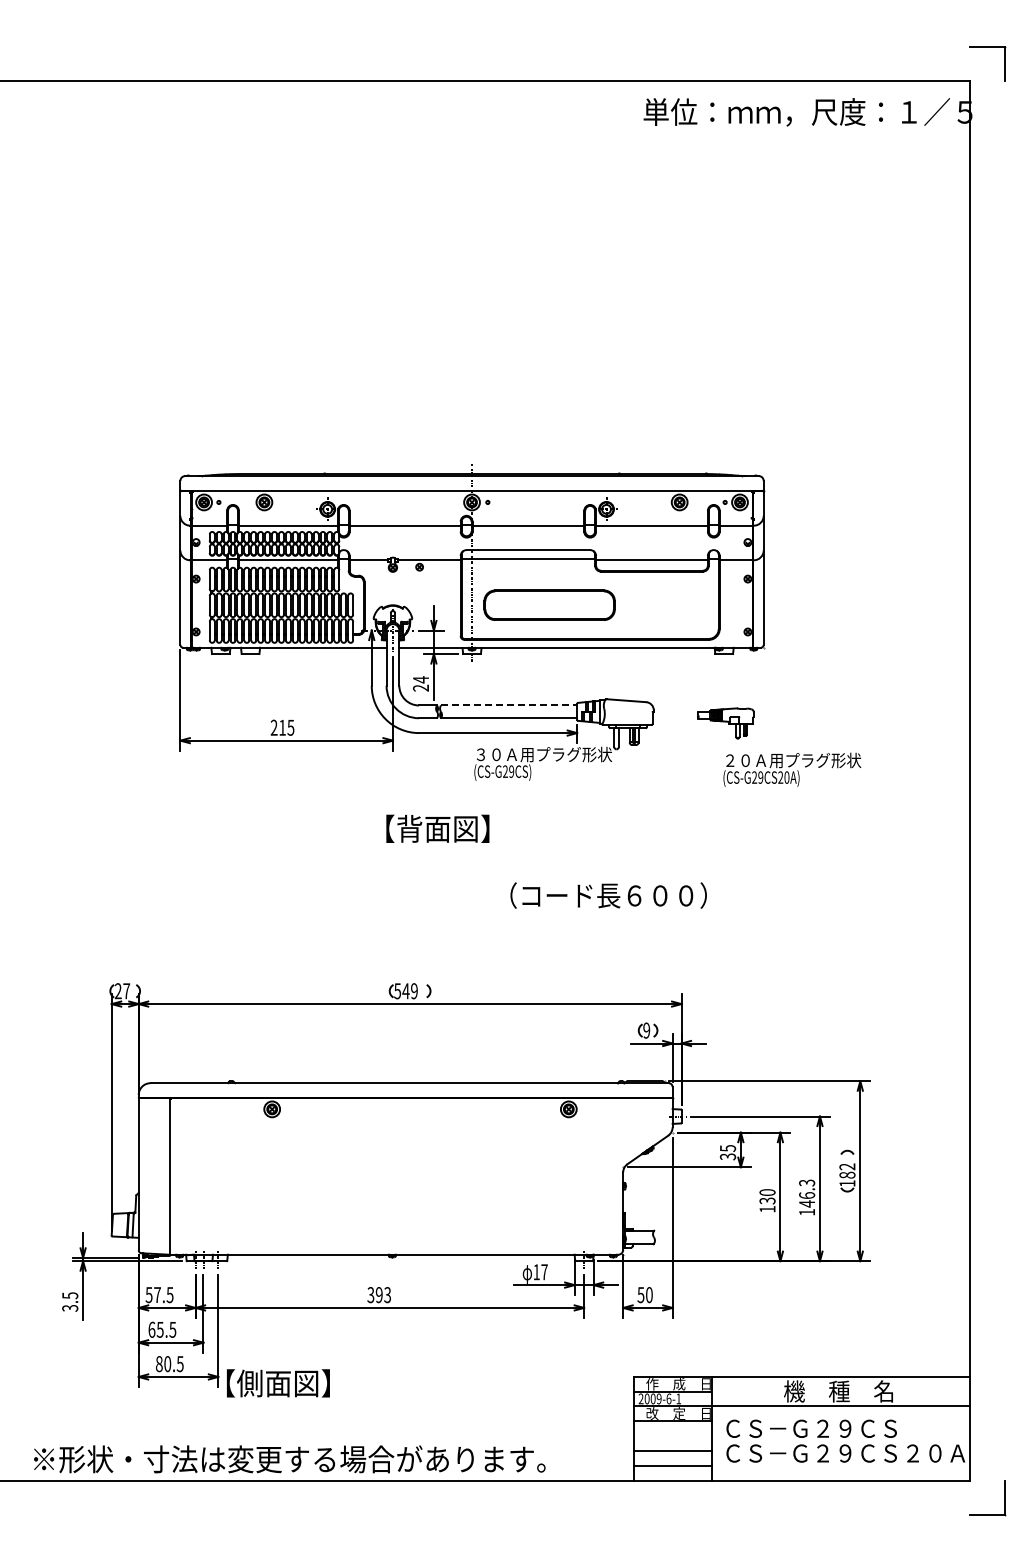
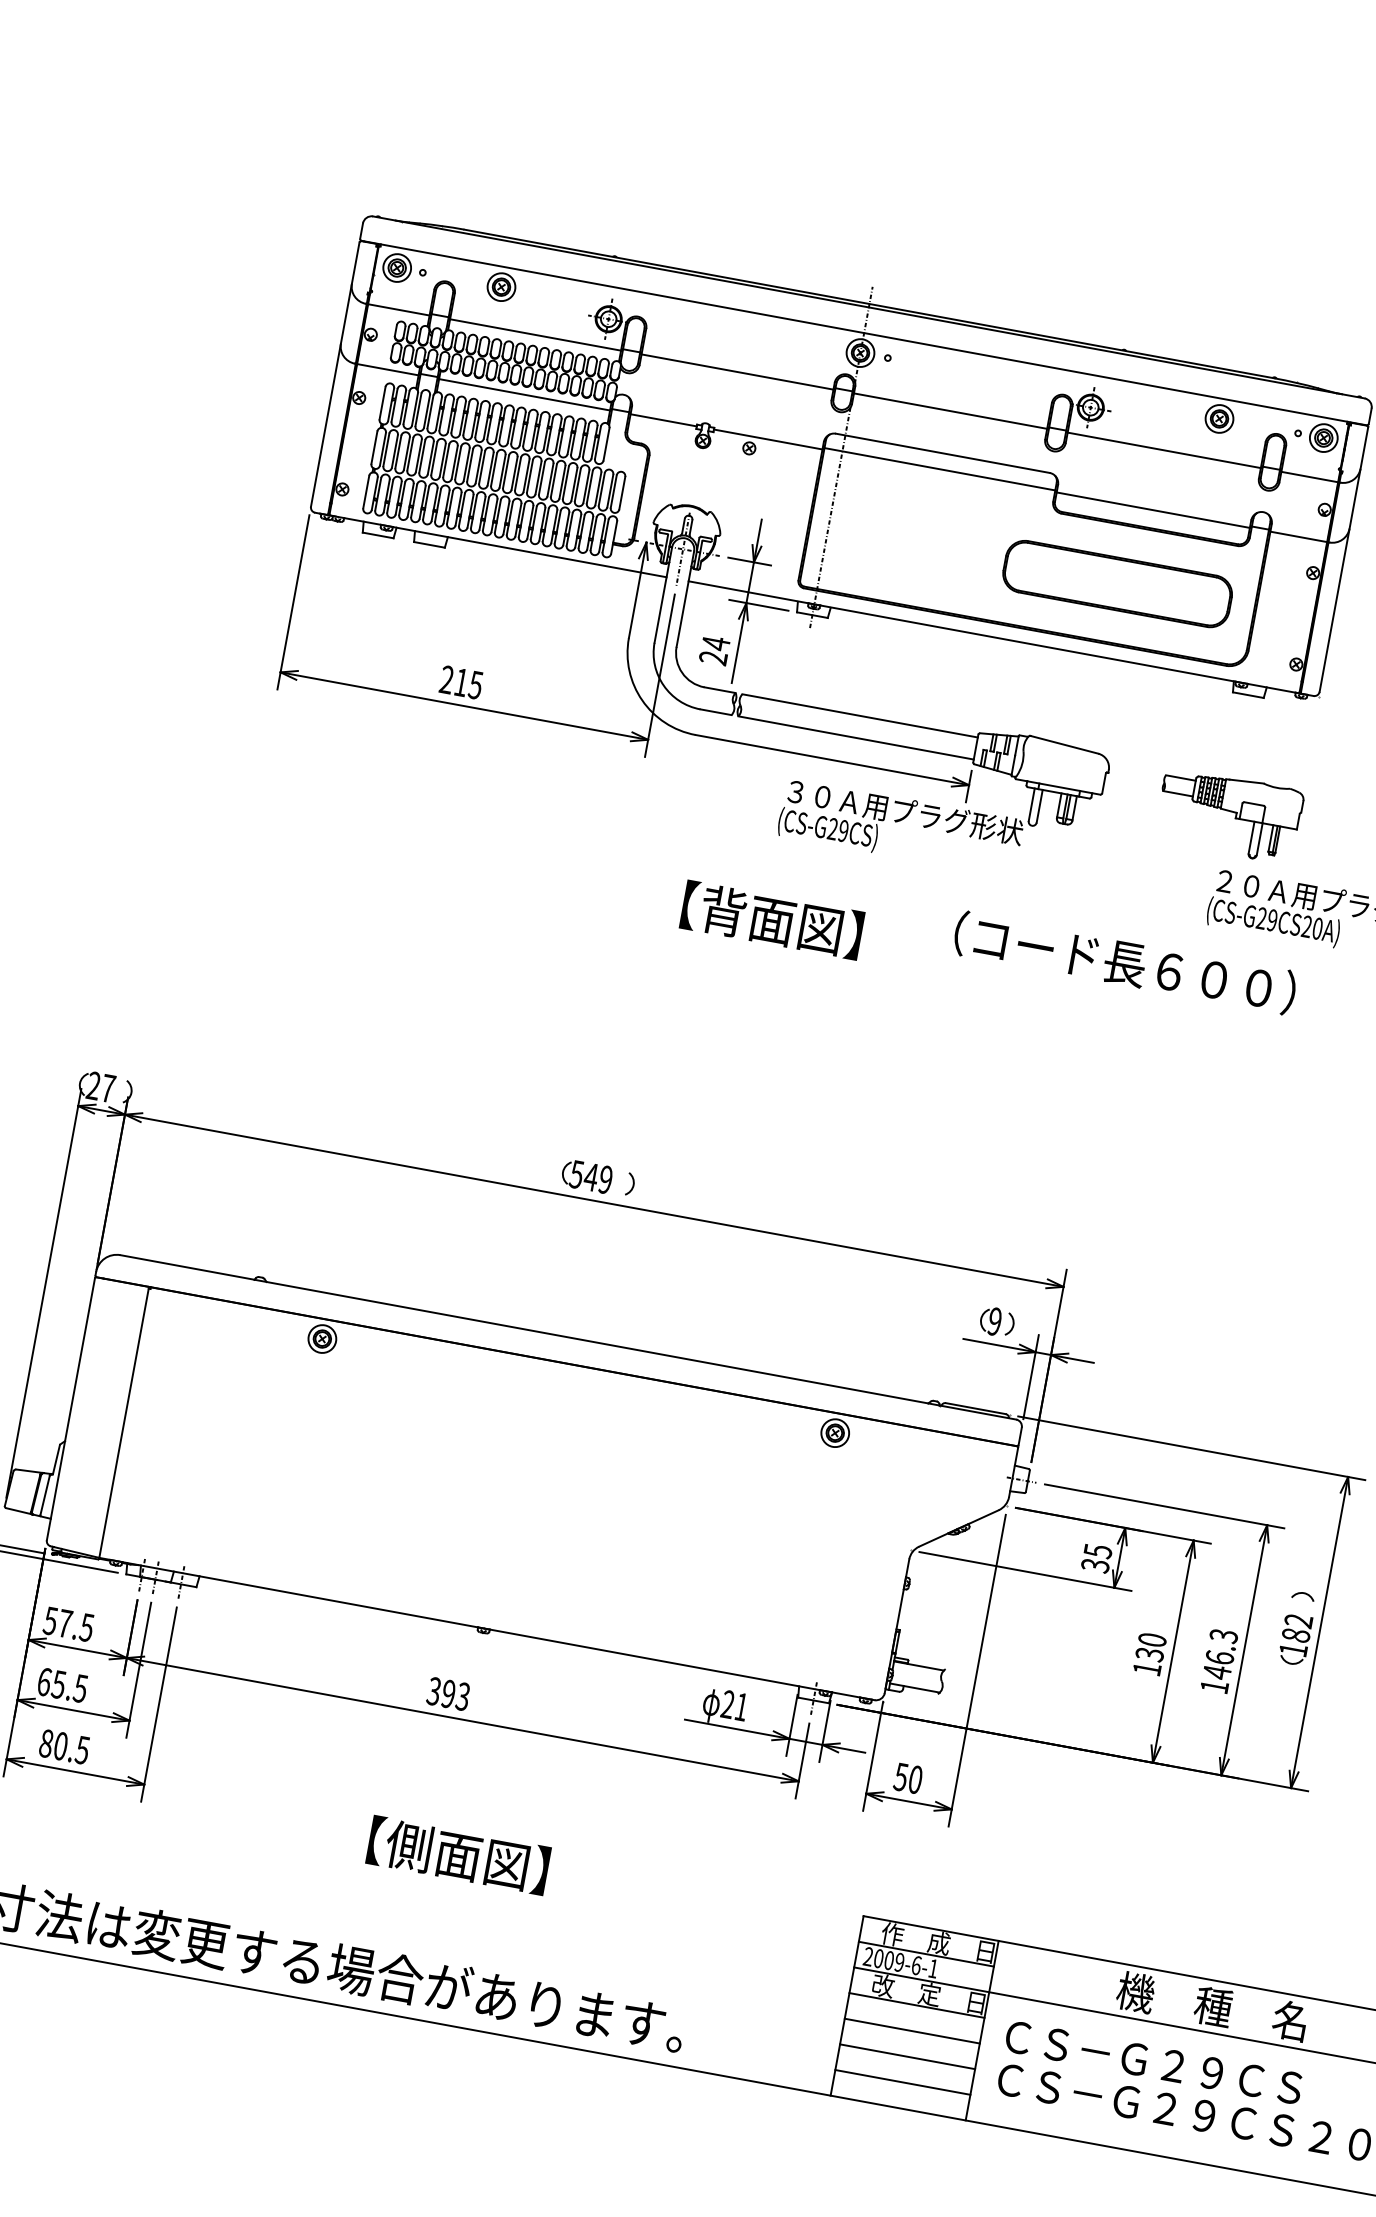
part: (549, 604) -> (1117, 582), moved
line: (509, 705) -> (860, 716), dashed -> solid
part: (725, 723) -> (1228, 815), size x1.43
text: (437, 828) -> (771, 919), moved
text: (608, 895) -> (1124, 962), moved
text: (540, 1272) -> (734, 1706), 17 -> 21
text: (278, 1383) -> (458, 1855), moved
line: (673, 1436) -> (912, 2031), added

